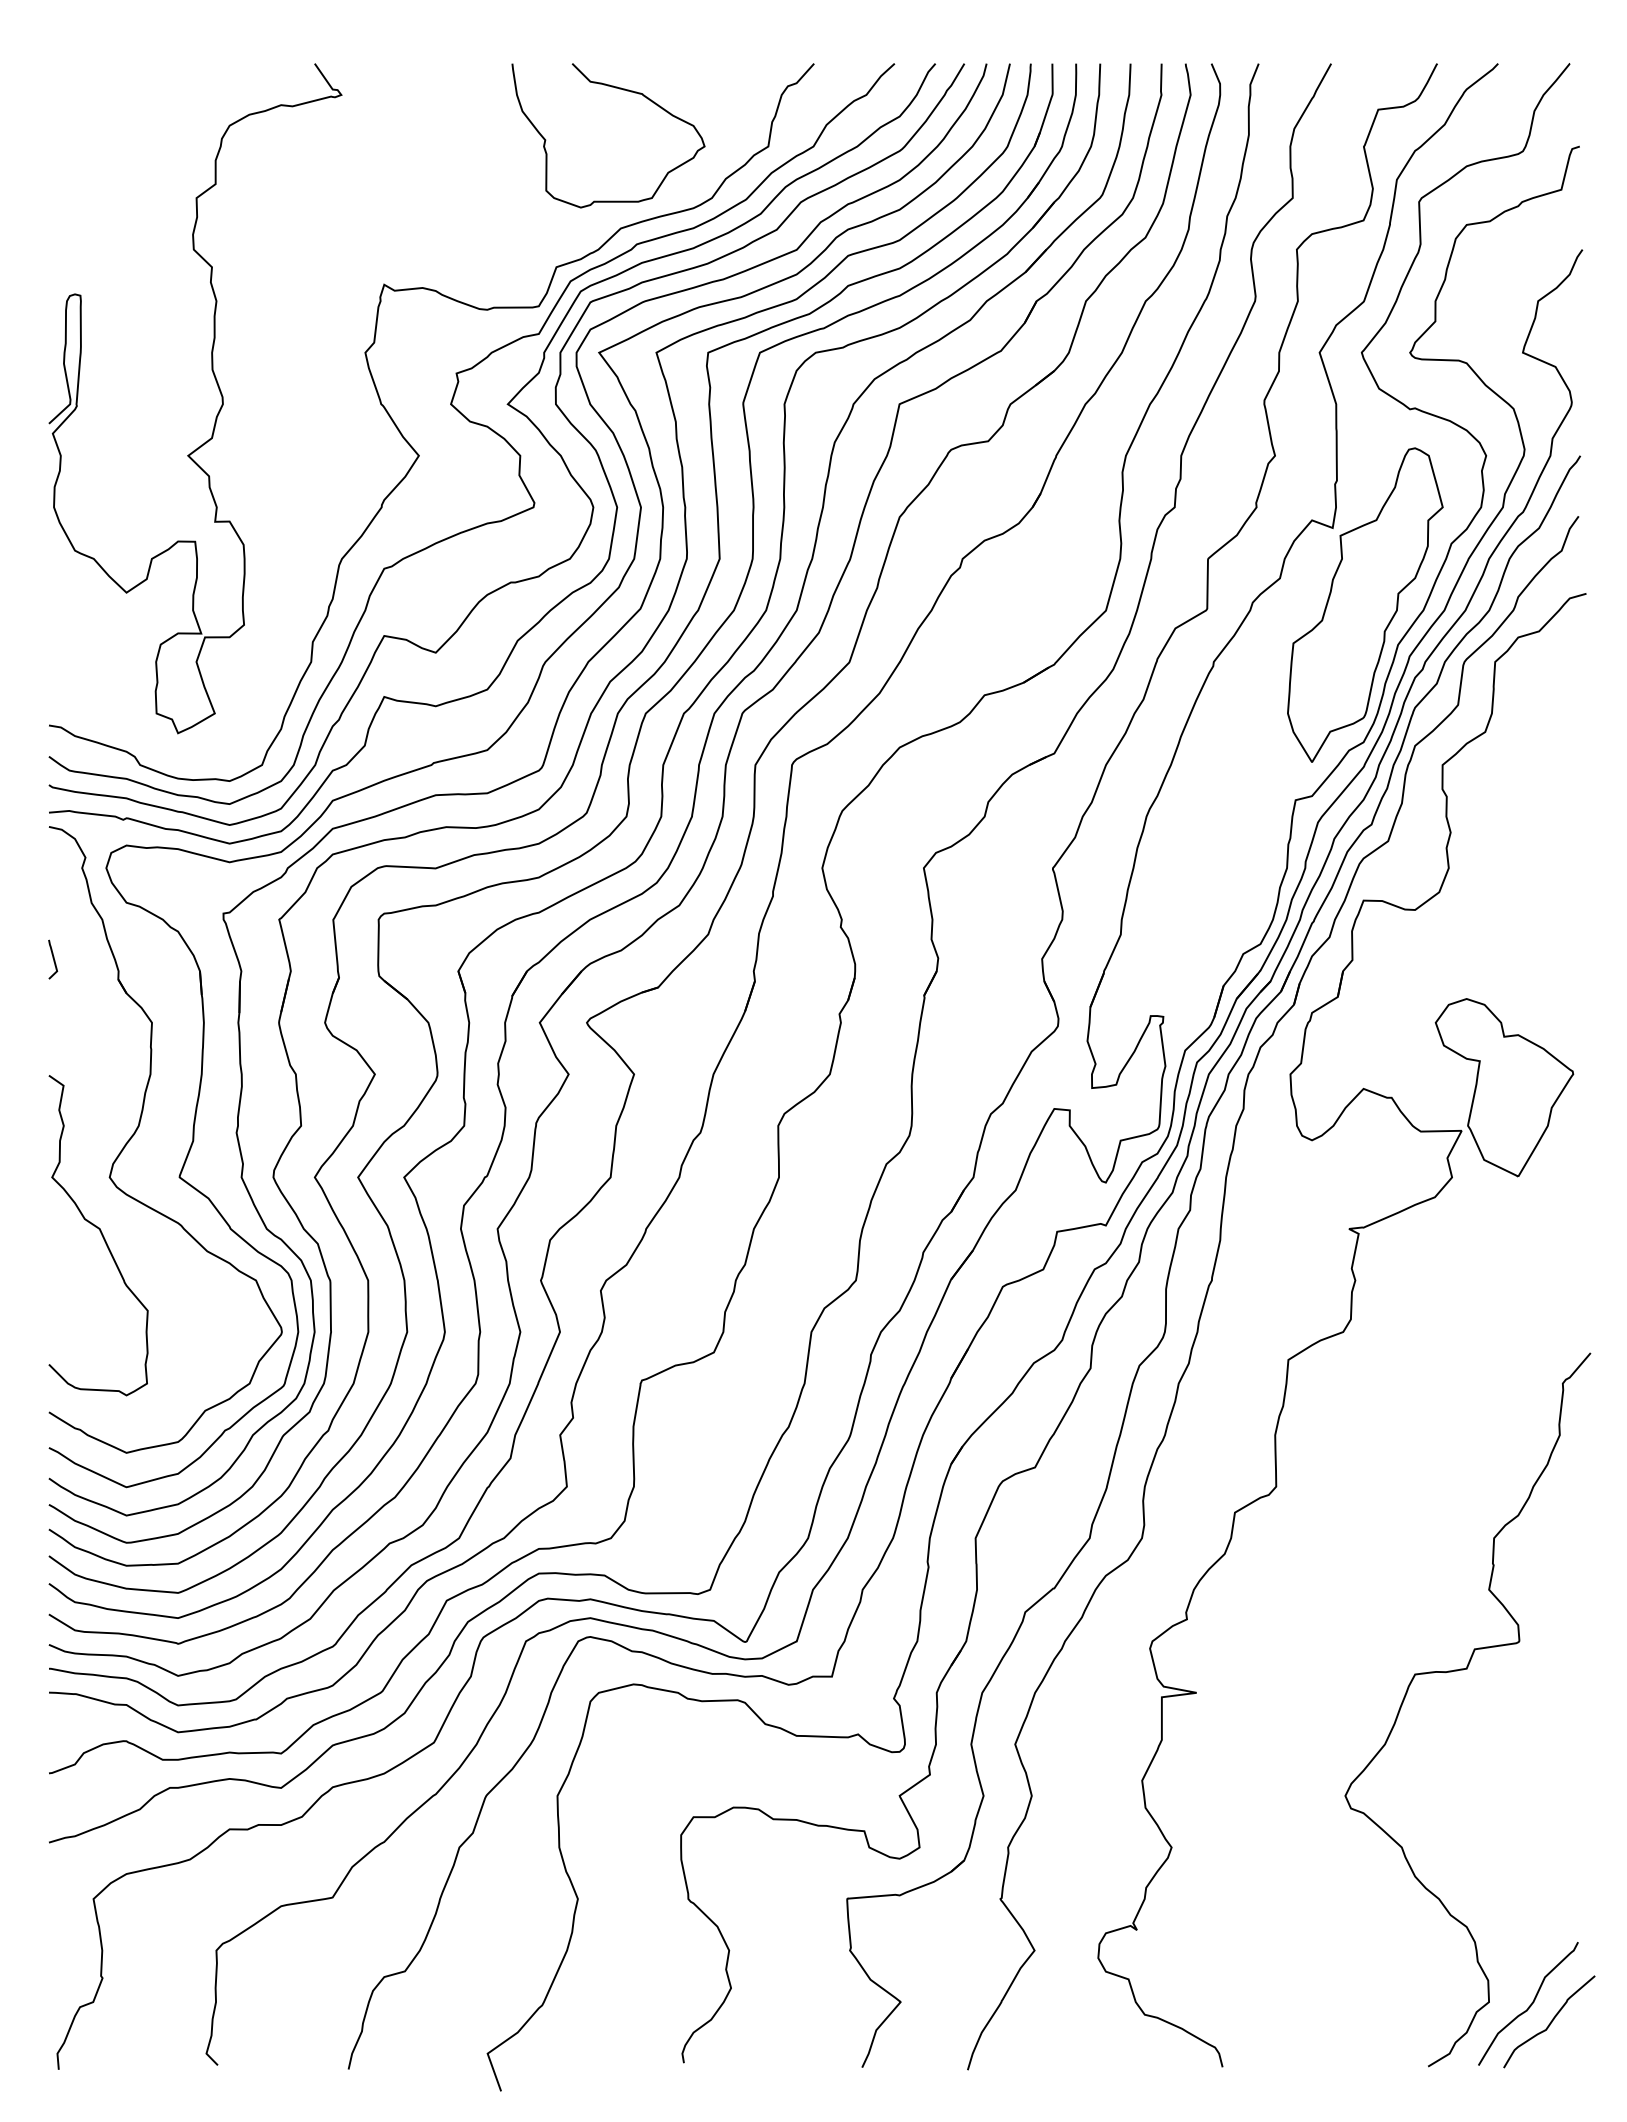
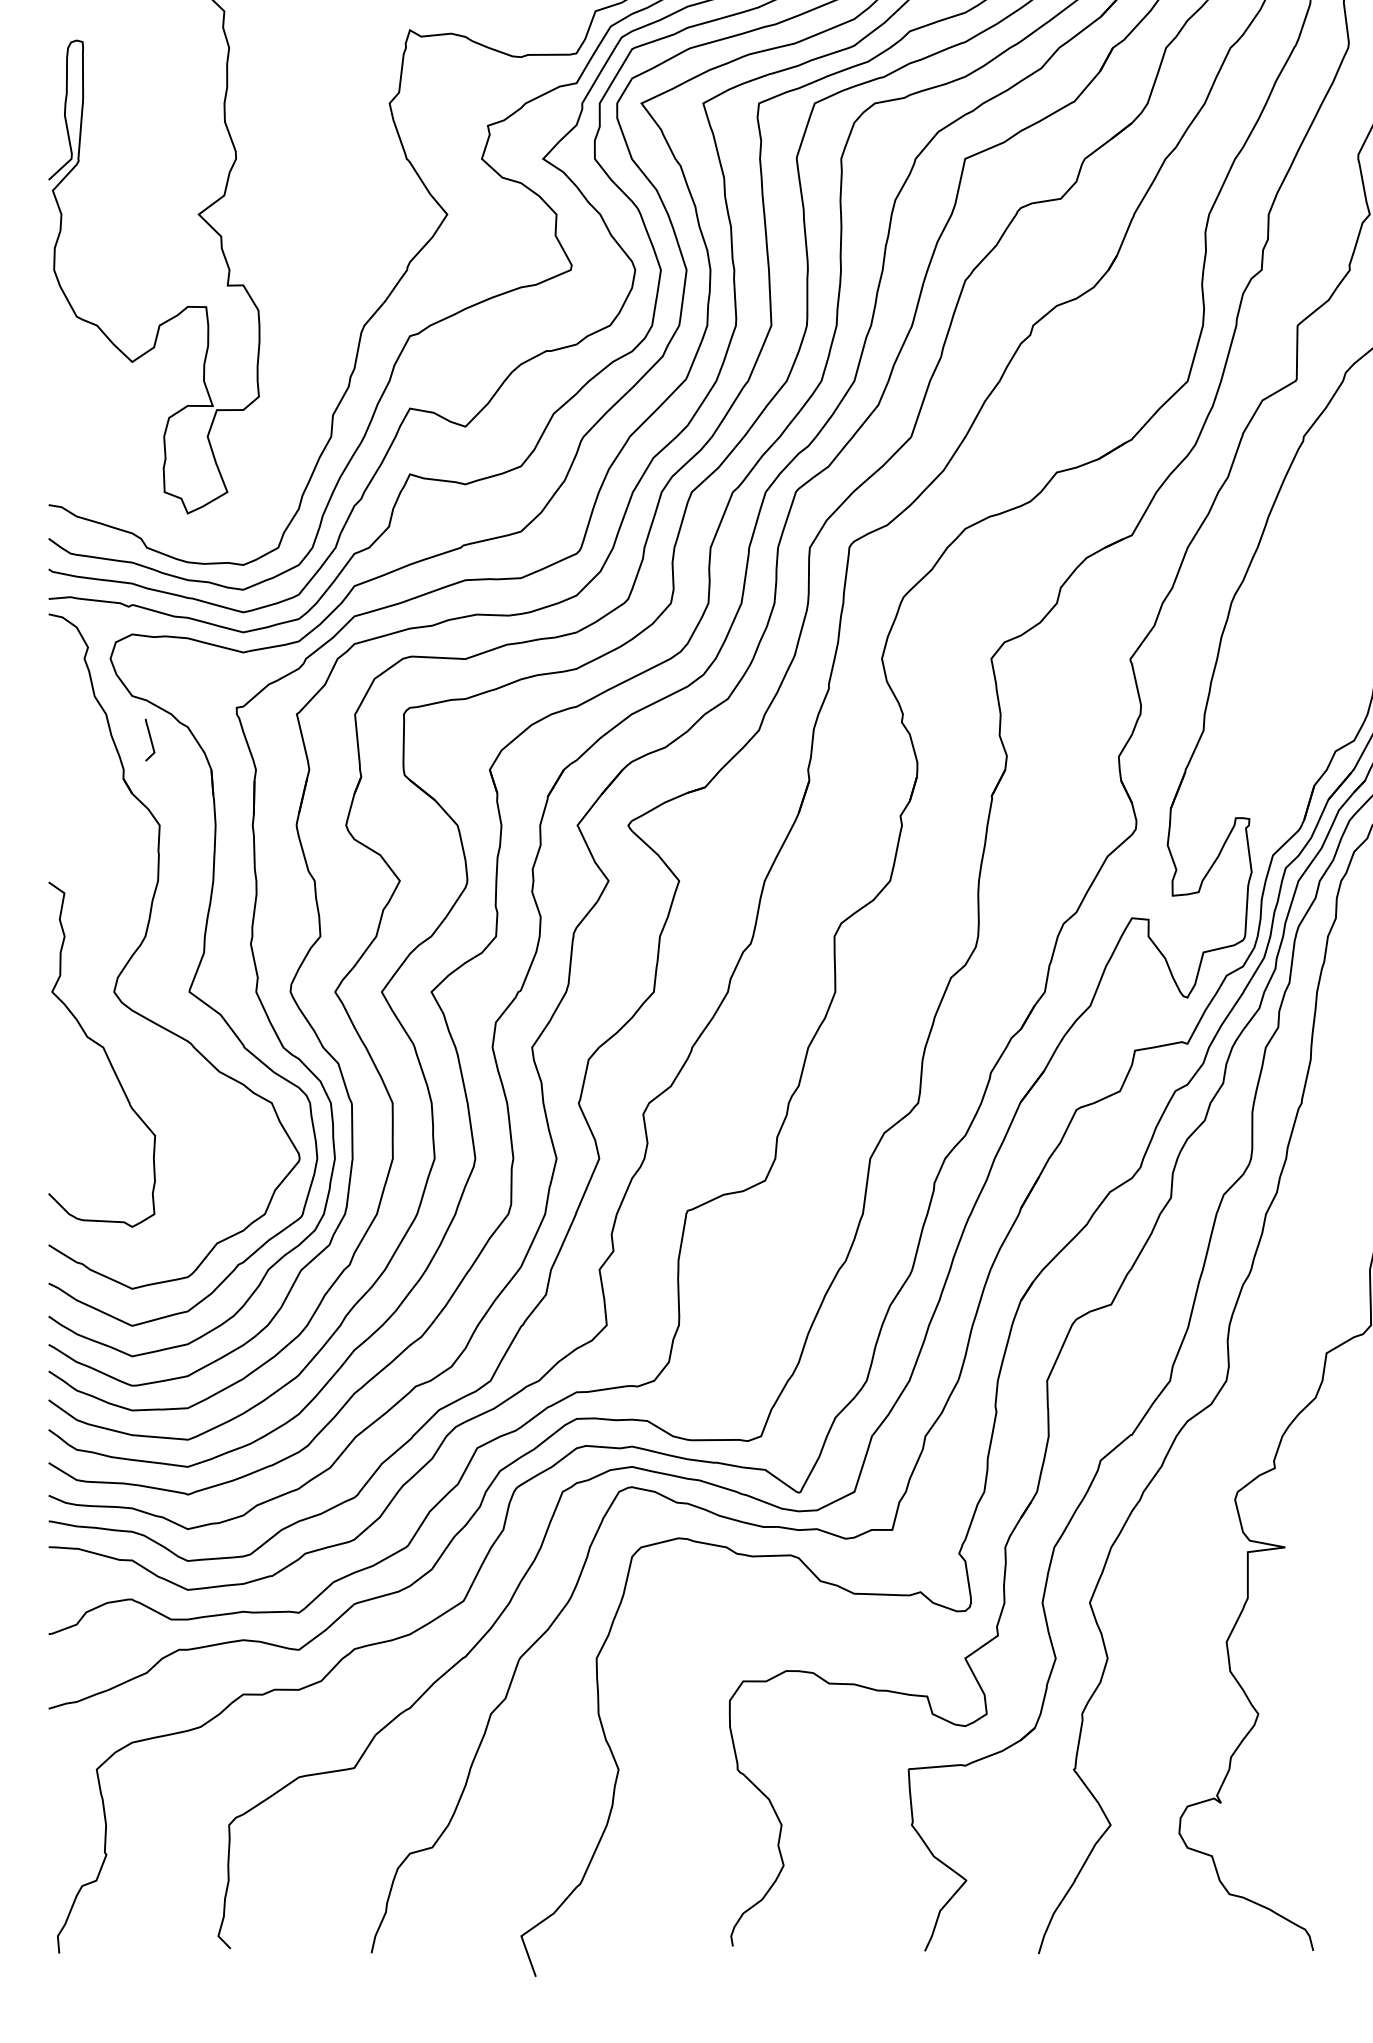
line: (53, 959) -> (150, 739), moved

